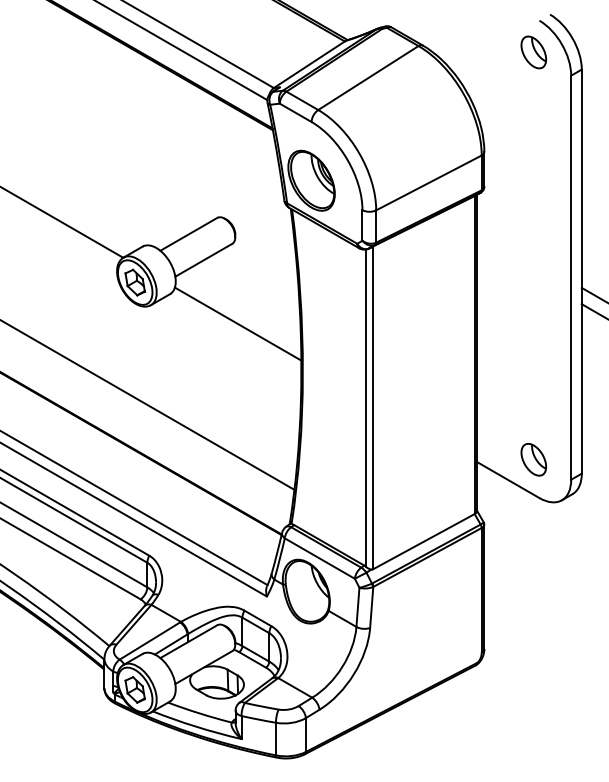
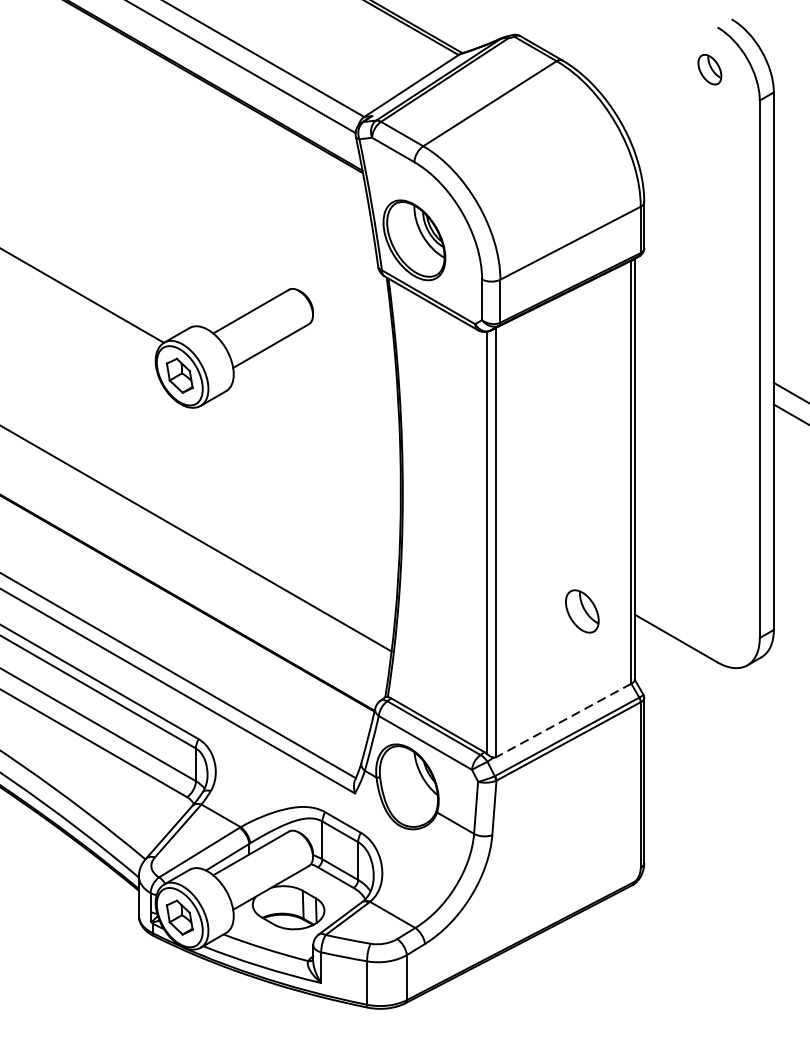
part: (533, 52) -> (709, 69), size x0.7
line: (237, 323) -> (315, 430), removed
part: (533, 459) -> (581, 611), moved
line: (423, 541) -> (563, 720), solid -> dashed

